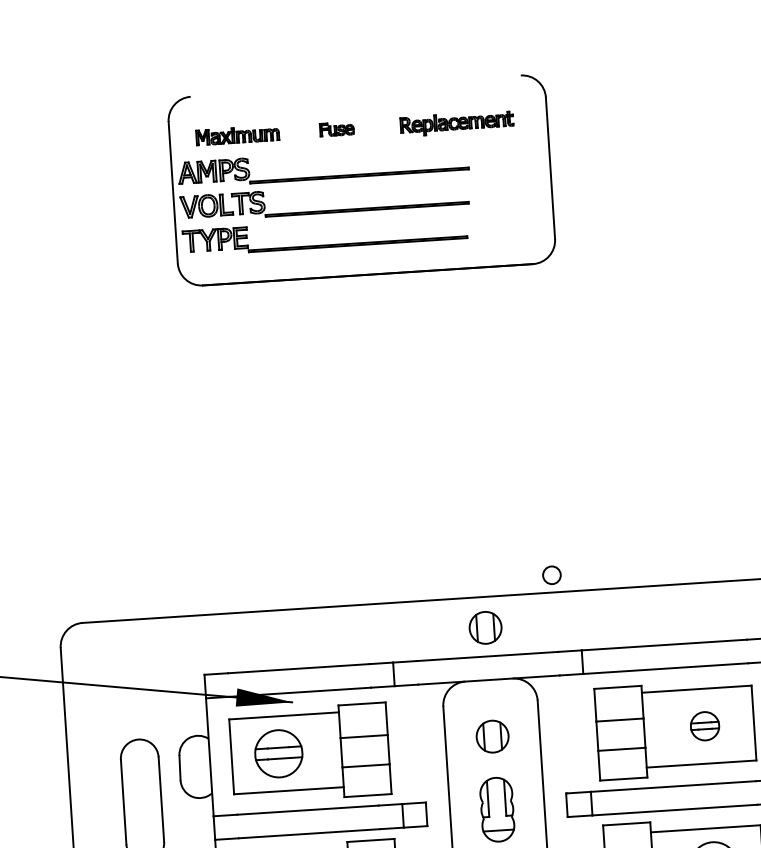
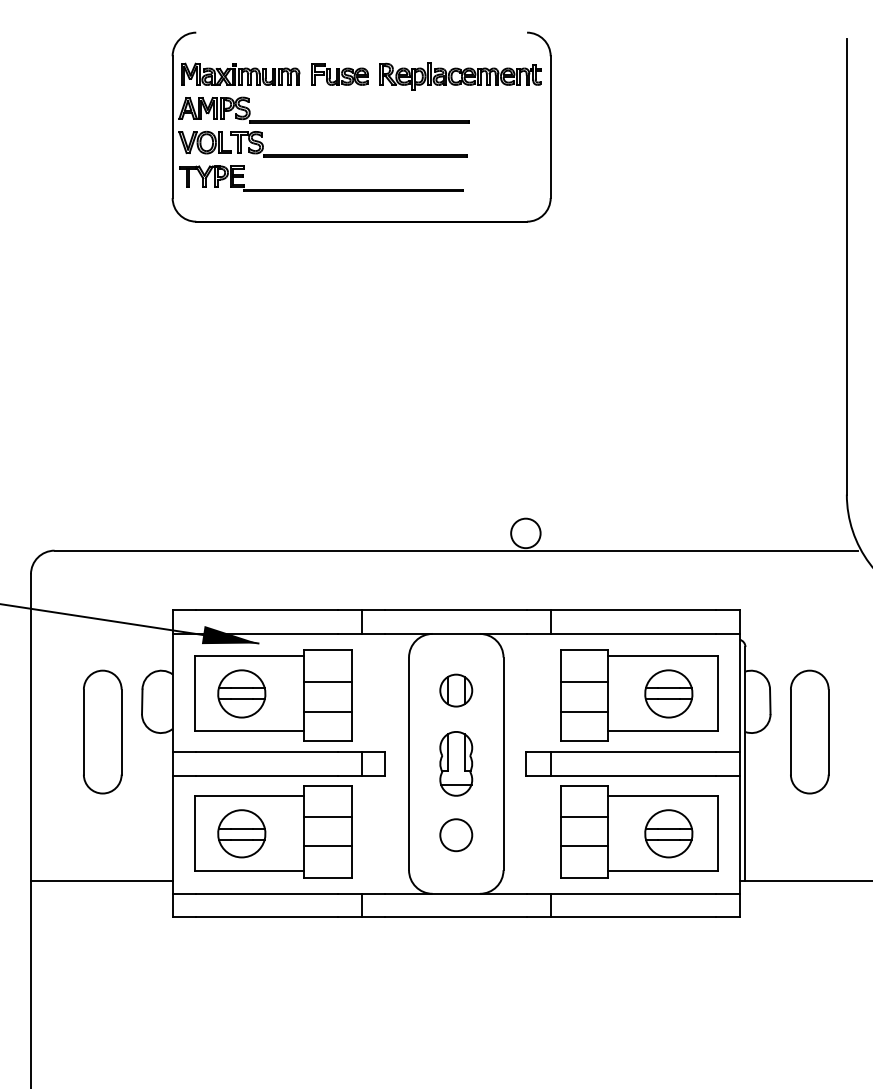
part: (457, 123) -> (460, 76), size x1.43
part: (336, 129) -> (339, 74), size x1.67
part: (237, 134) -> (240, 73), size x1.43
circle: (551, 575) -> (525, 533), size x1.67
part: (485, 627) -> (456, 581), removed
part: (704, 725) -> (668, 693), size x1.67

